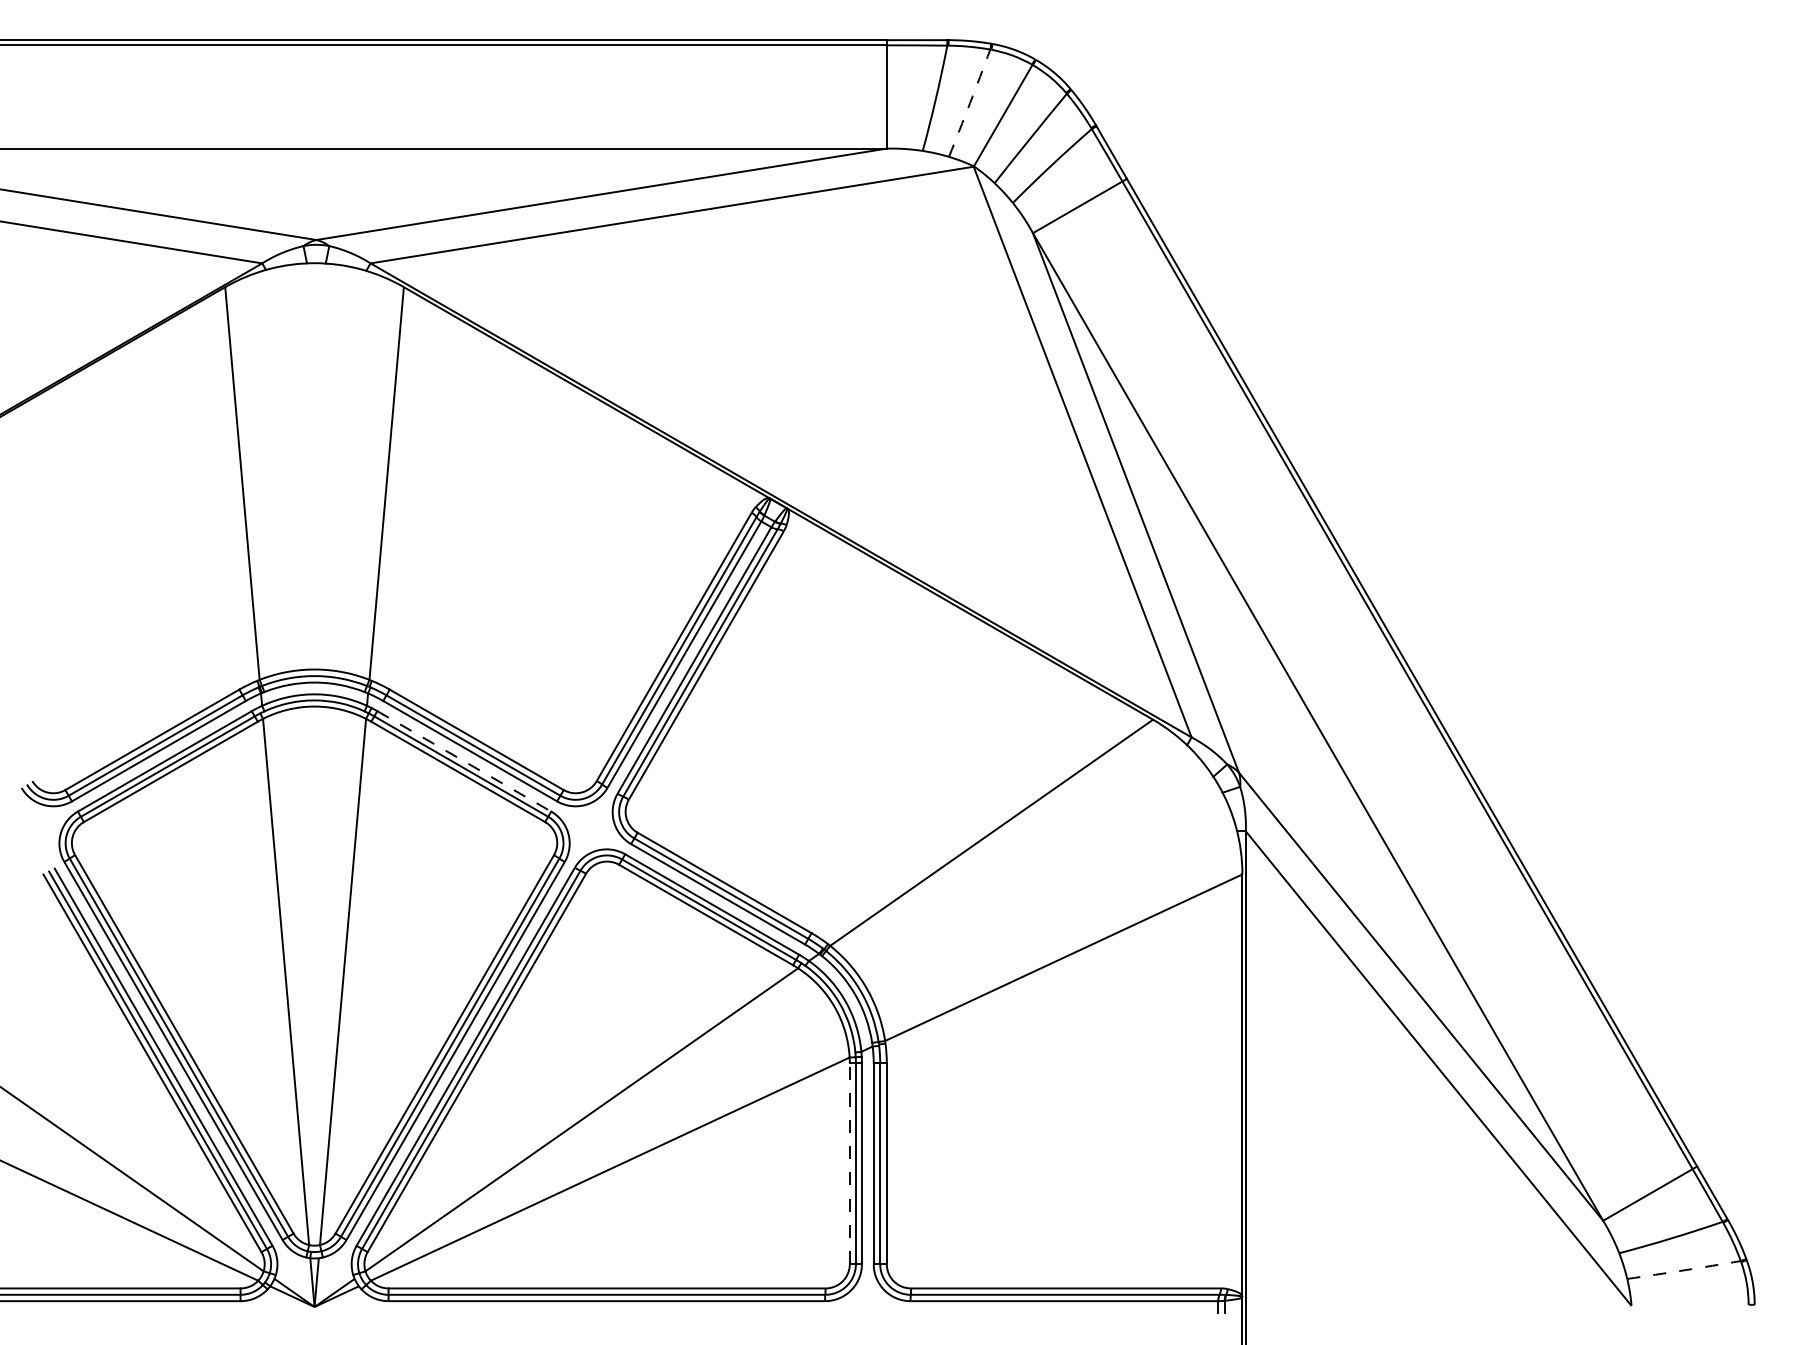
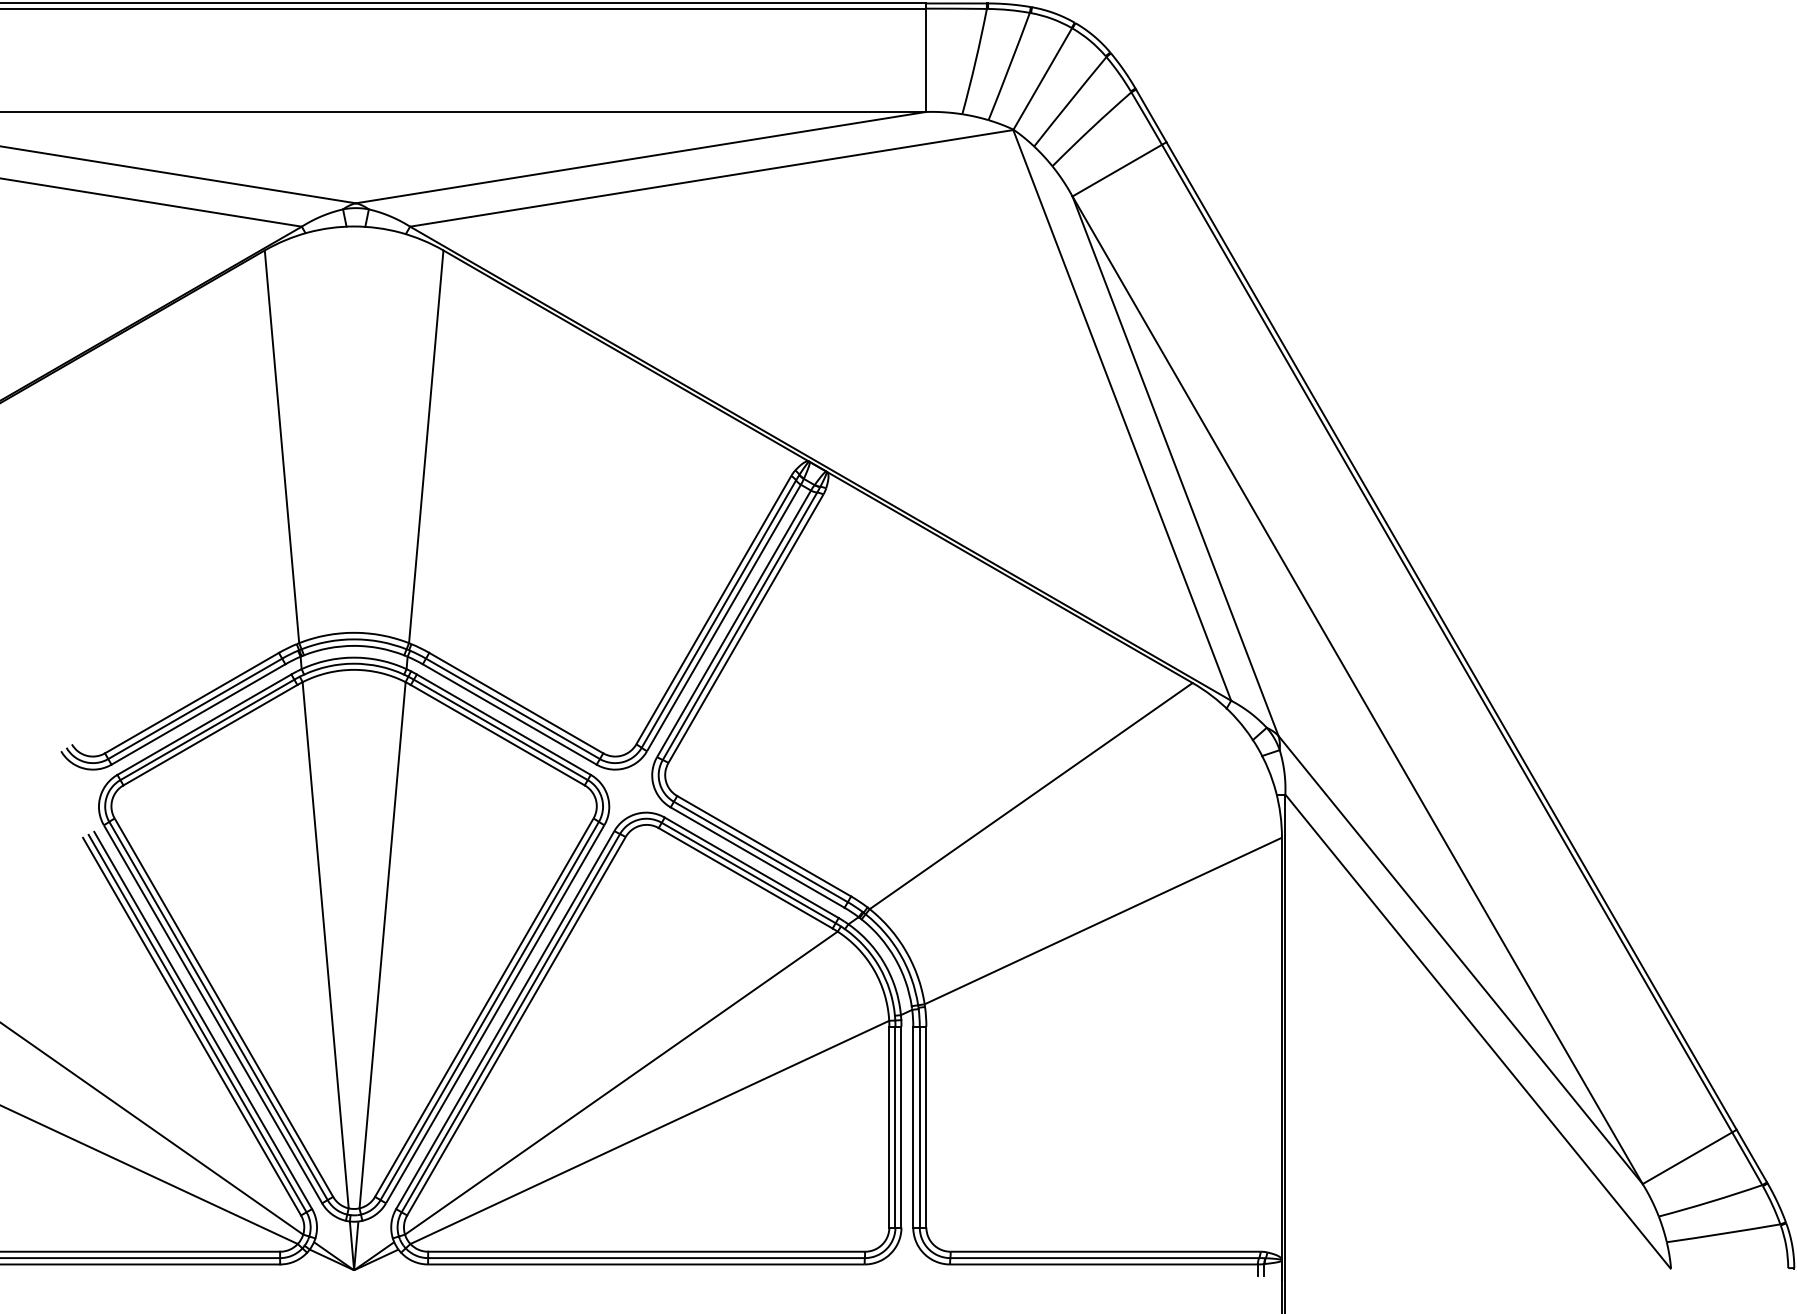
arc: (970, 103) -> (1010, 66), dashed -> solid
line: (464, 761) -> (504, 724), dashed -> solid
line: (849, 1163) -> (889, 1126), dashed -> solid
arc: (1684, 1270) -> (1724, 1233), dashed -> solid

